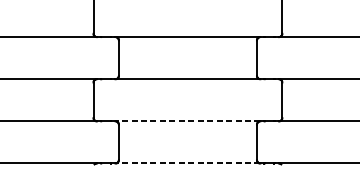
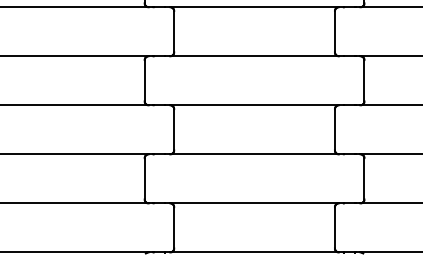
line: (187, 121) -> (254, 203), dashed -> solid
line: (187, 163) -> (254, 252), dashed -> solid

